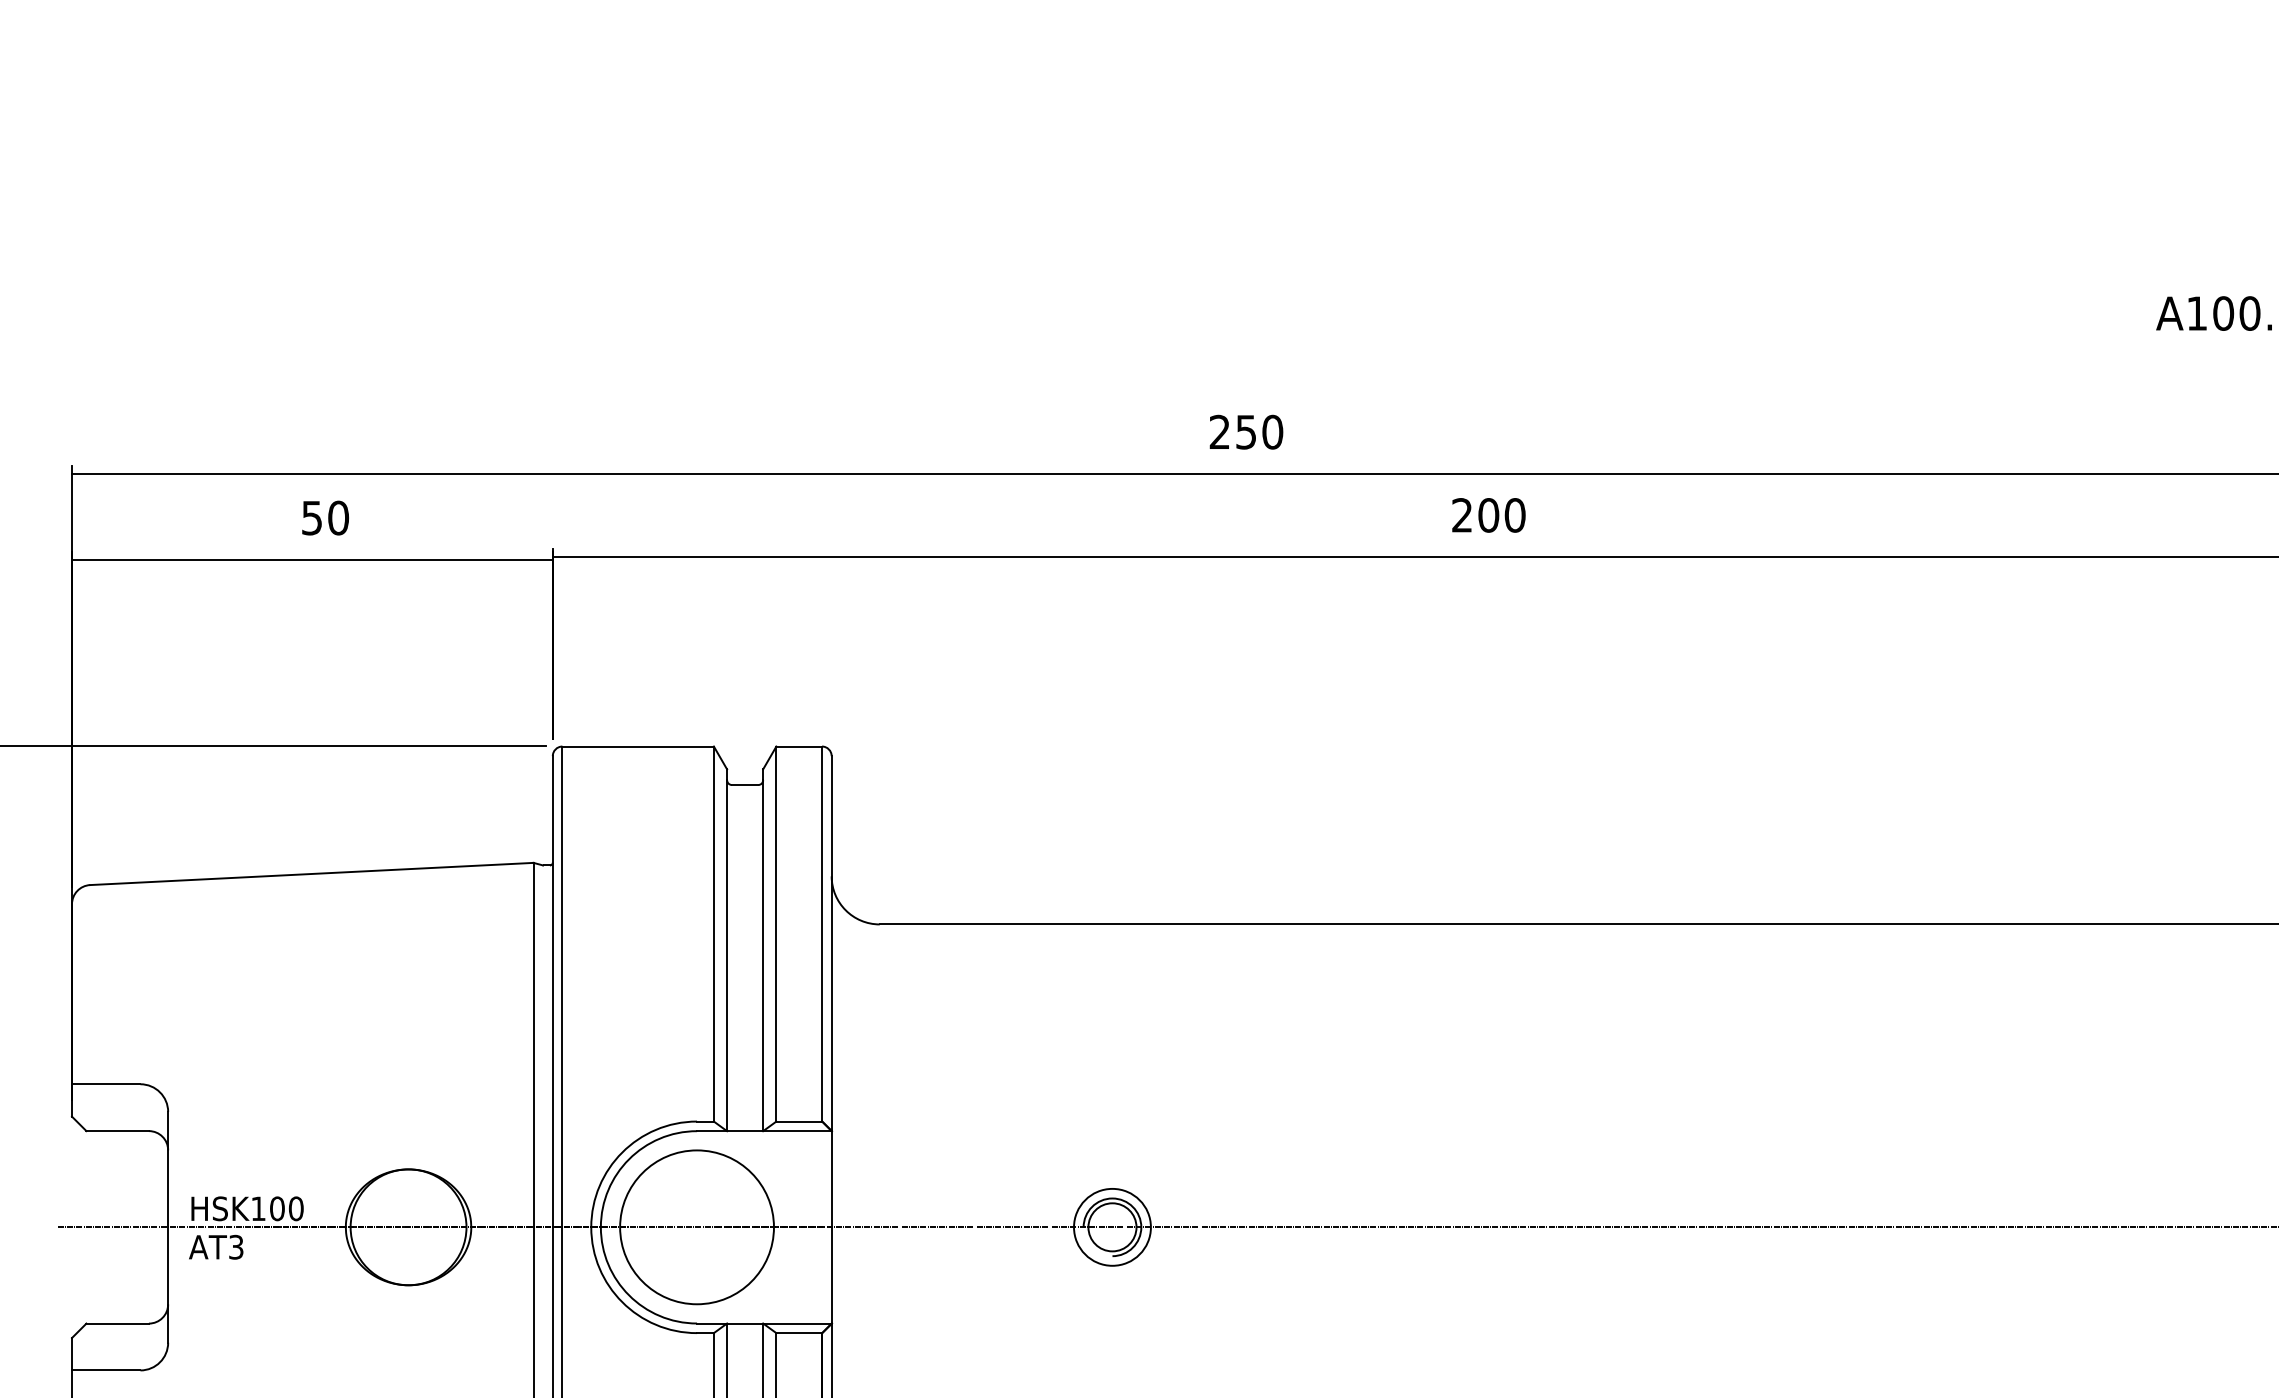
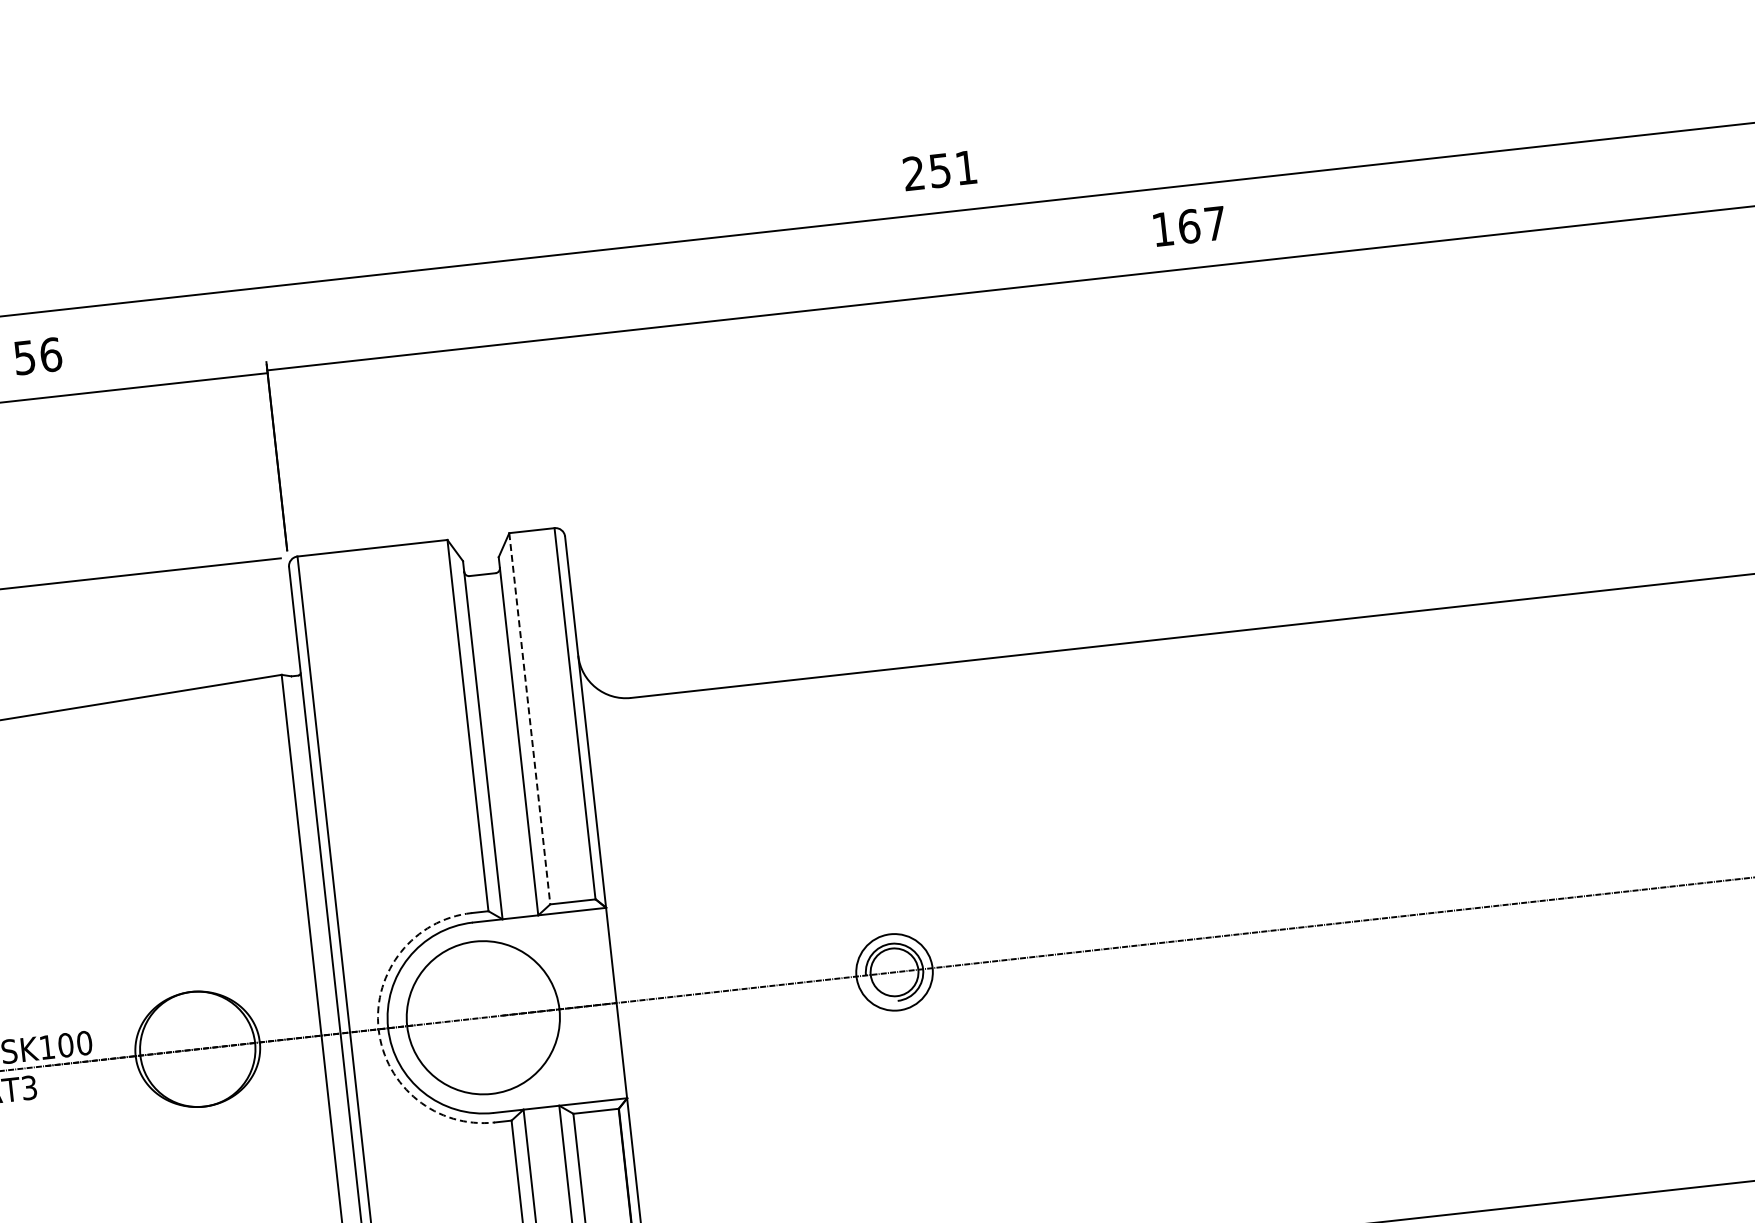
text: (1272, 431) -> (965, 167), 250 -> 251
text: (1488, 515) -> (1188, 226), 200 -> 167
text: (338, 517) -> (50, 354), 50 -> 56
line: (776, 934) -> (529, 719), solid -> dashed
arc: (591, 1227) -> (378, 1029), solid -> dashed

